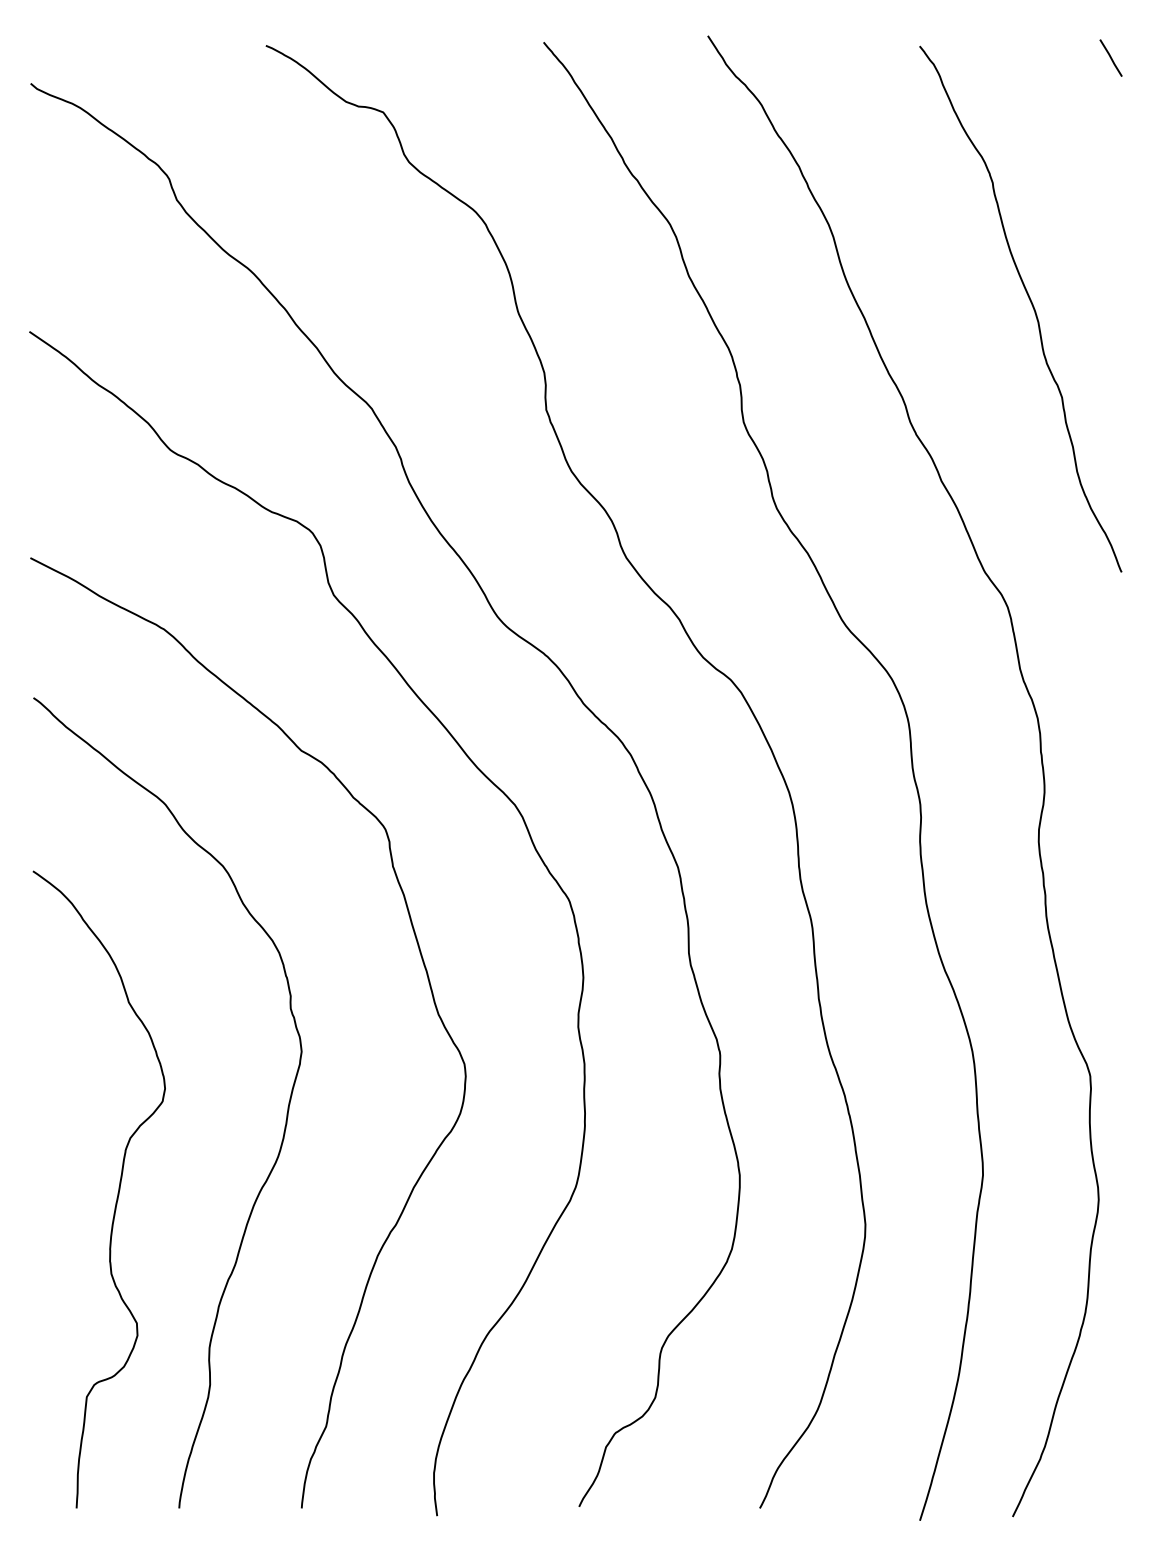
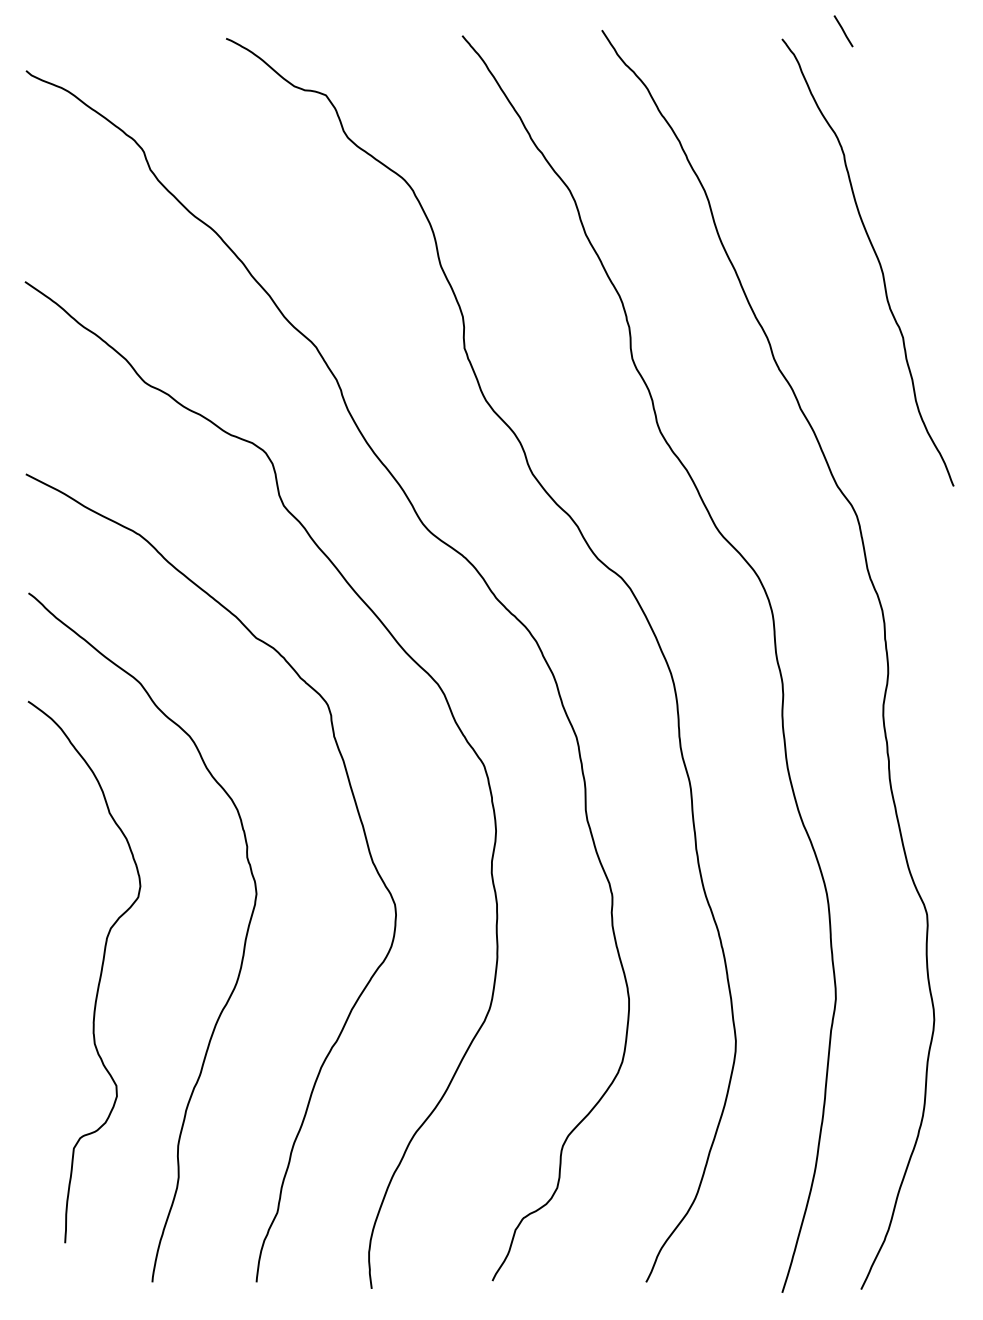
line: (1110, 57) -> (843, 30), moved
curve: (117, 1192) -> (99, 974), moved

